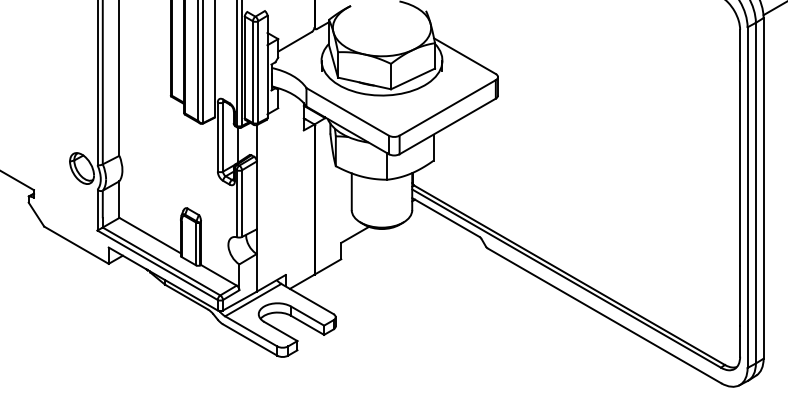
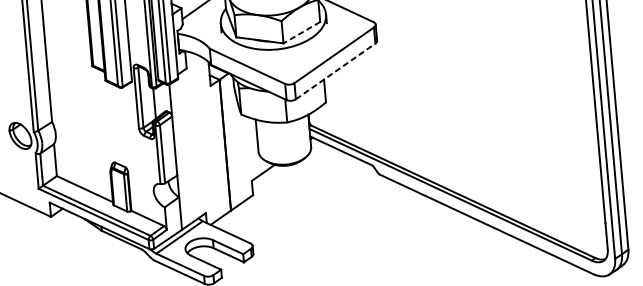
line: (412, 79) -> (301, 33), solid -> dashed
line: (447, 126) -> (335, 71), solid -> dashed

